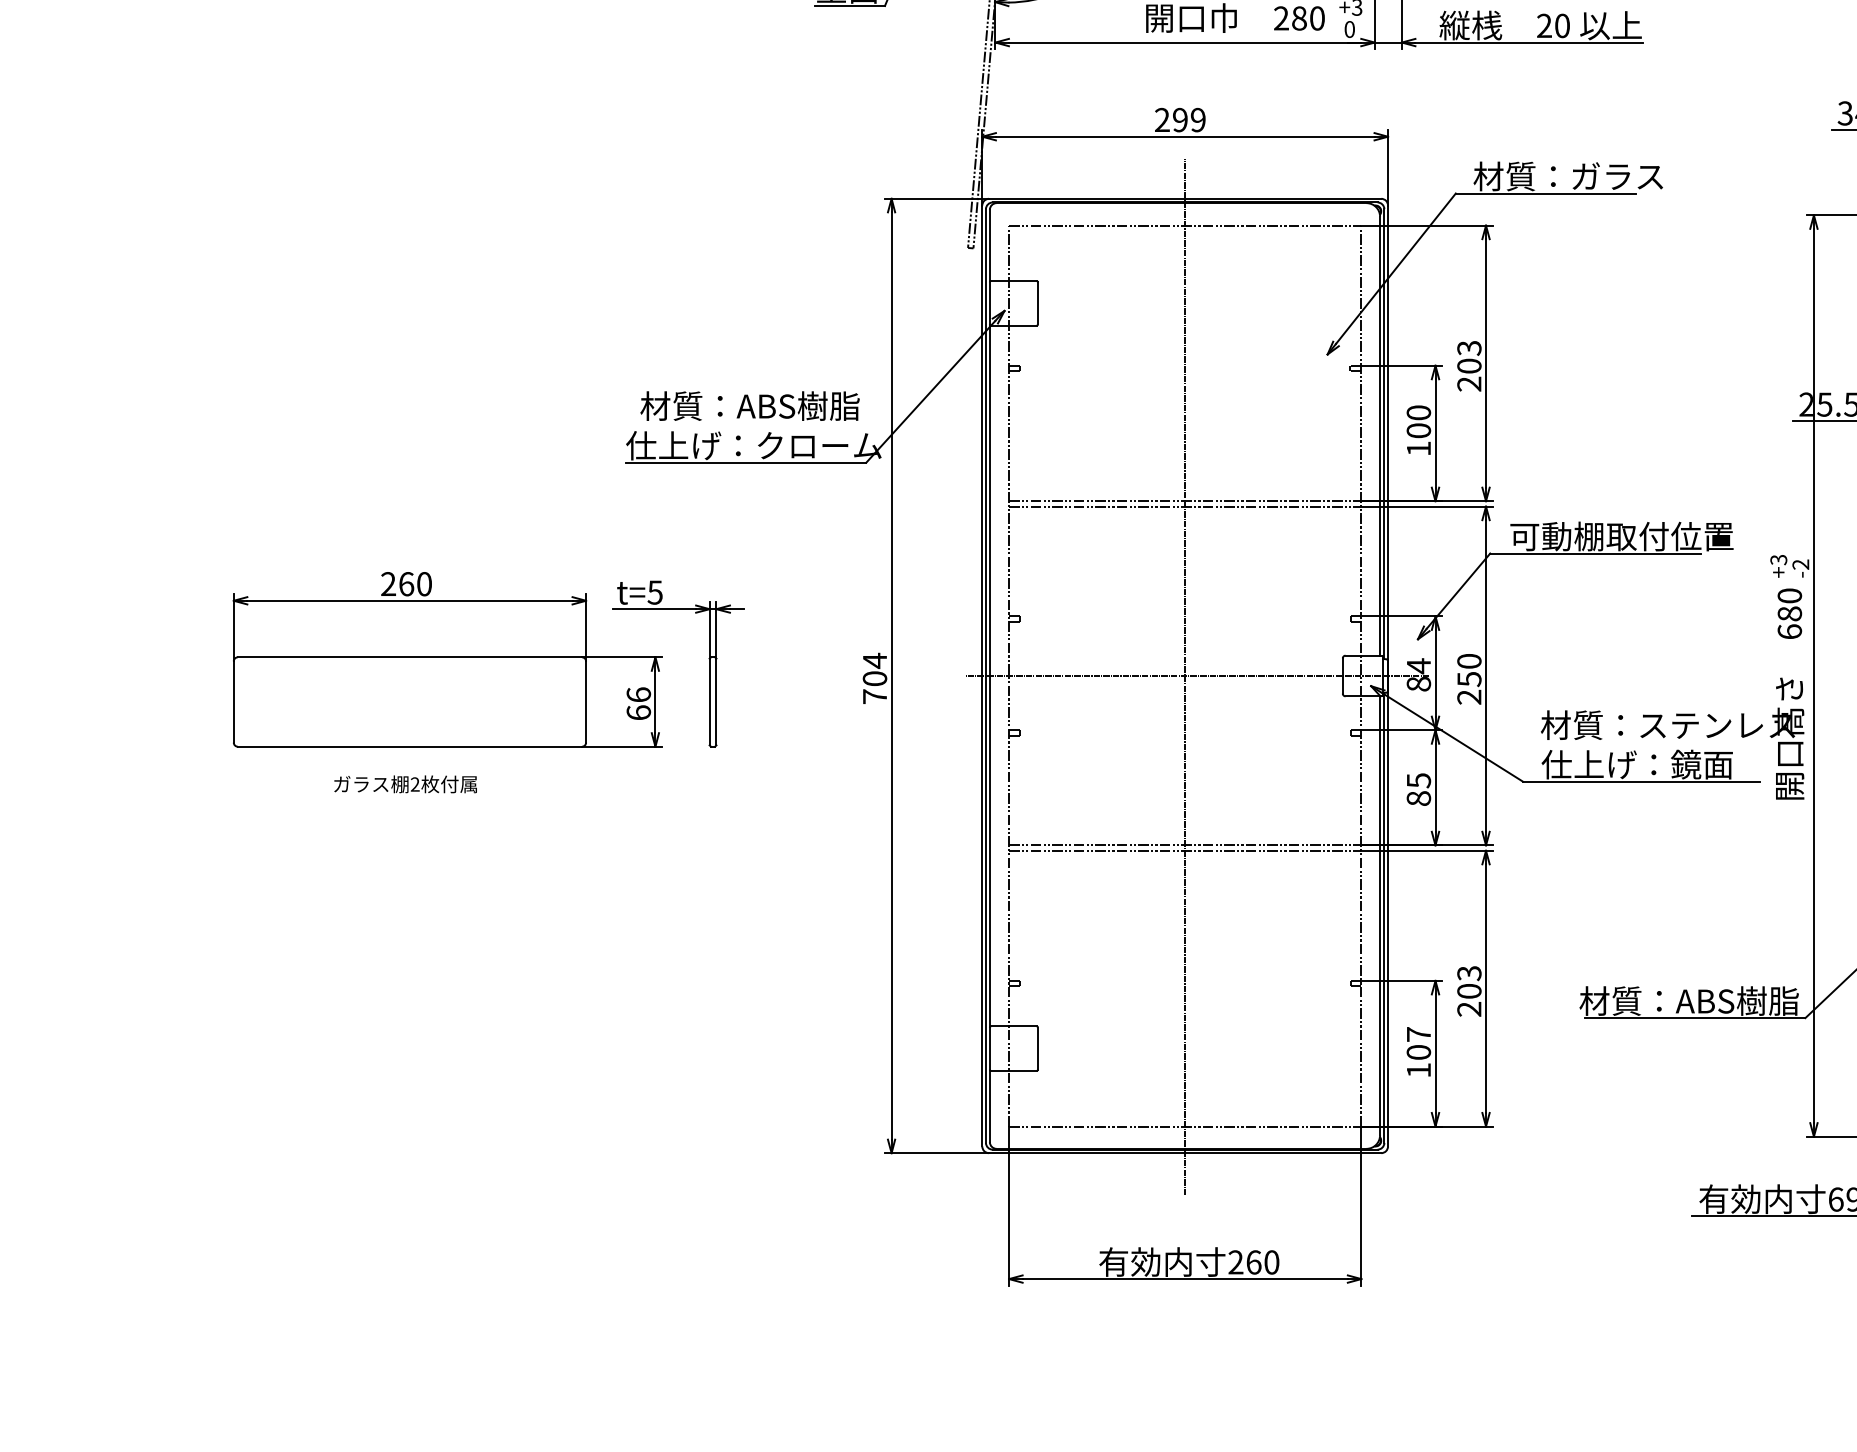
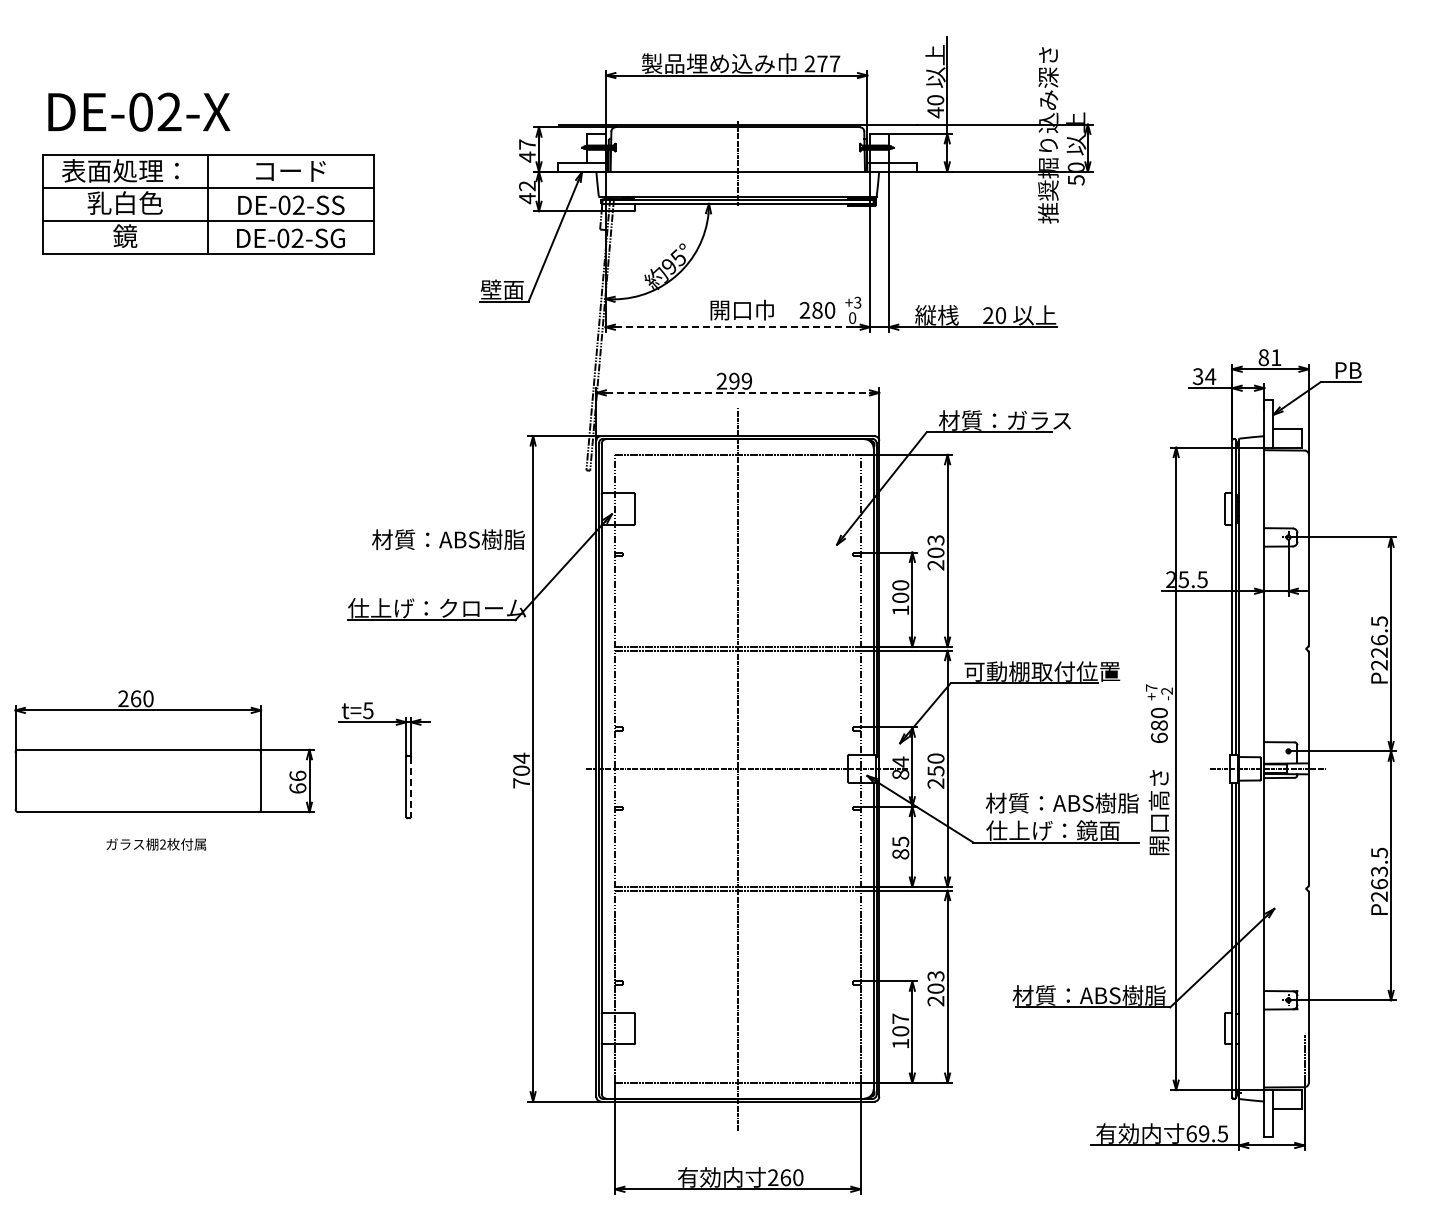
line: (1184, 42) -> (737, 327), solid -> dashed
line: (1184, 136) -> (737, 392), solid -> dashed
text: (750, 405) -> (448, 539), moved
text: (1778, 559) -> (1151, 687), +3 -> +7
part: (447, 659) -> (164, 751), moved
line: (717, 702) -> (411, 787), solid -> dashed
text: (1715, 724) -> (1107, 802), 材質：ステンレス -> 材質：ABS樹脂
text: (405, 784) -> (156, 844), moved

